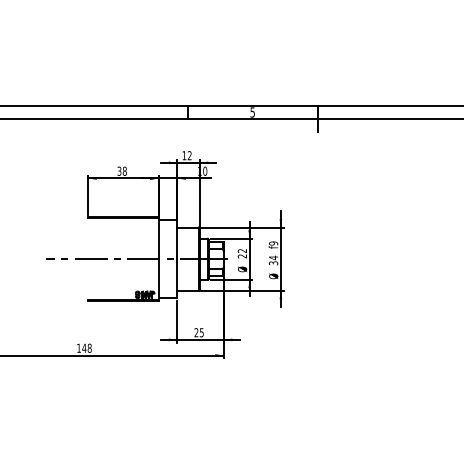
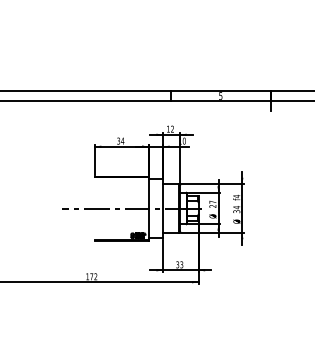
text: (124, 170) -> (122, 140), 38 -> 34
text: (273, 243) -> (236, 196), f9 -> f4
text: (241, 250) -> (212, 201), 22 -> 27
text: (198, 332) -> (179, 264), 25 -> 33
text: (86, 347) -> (93, 276), 148 -> 172

